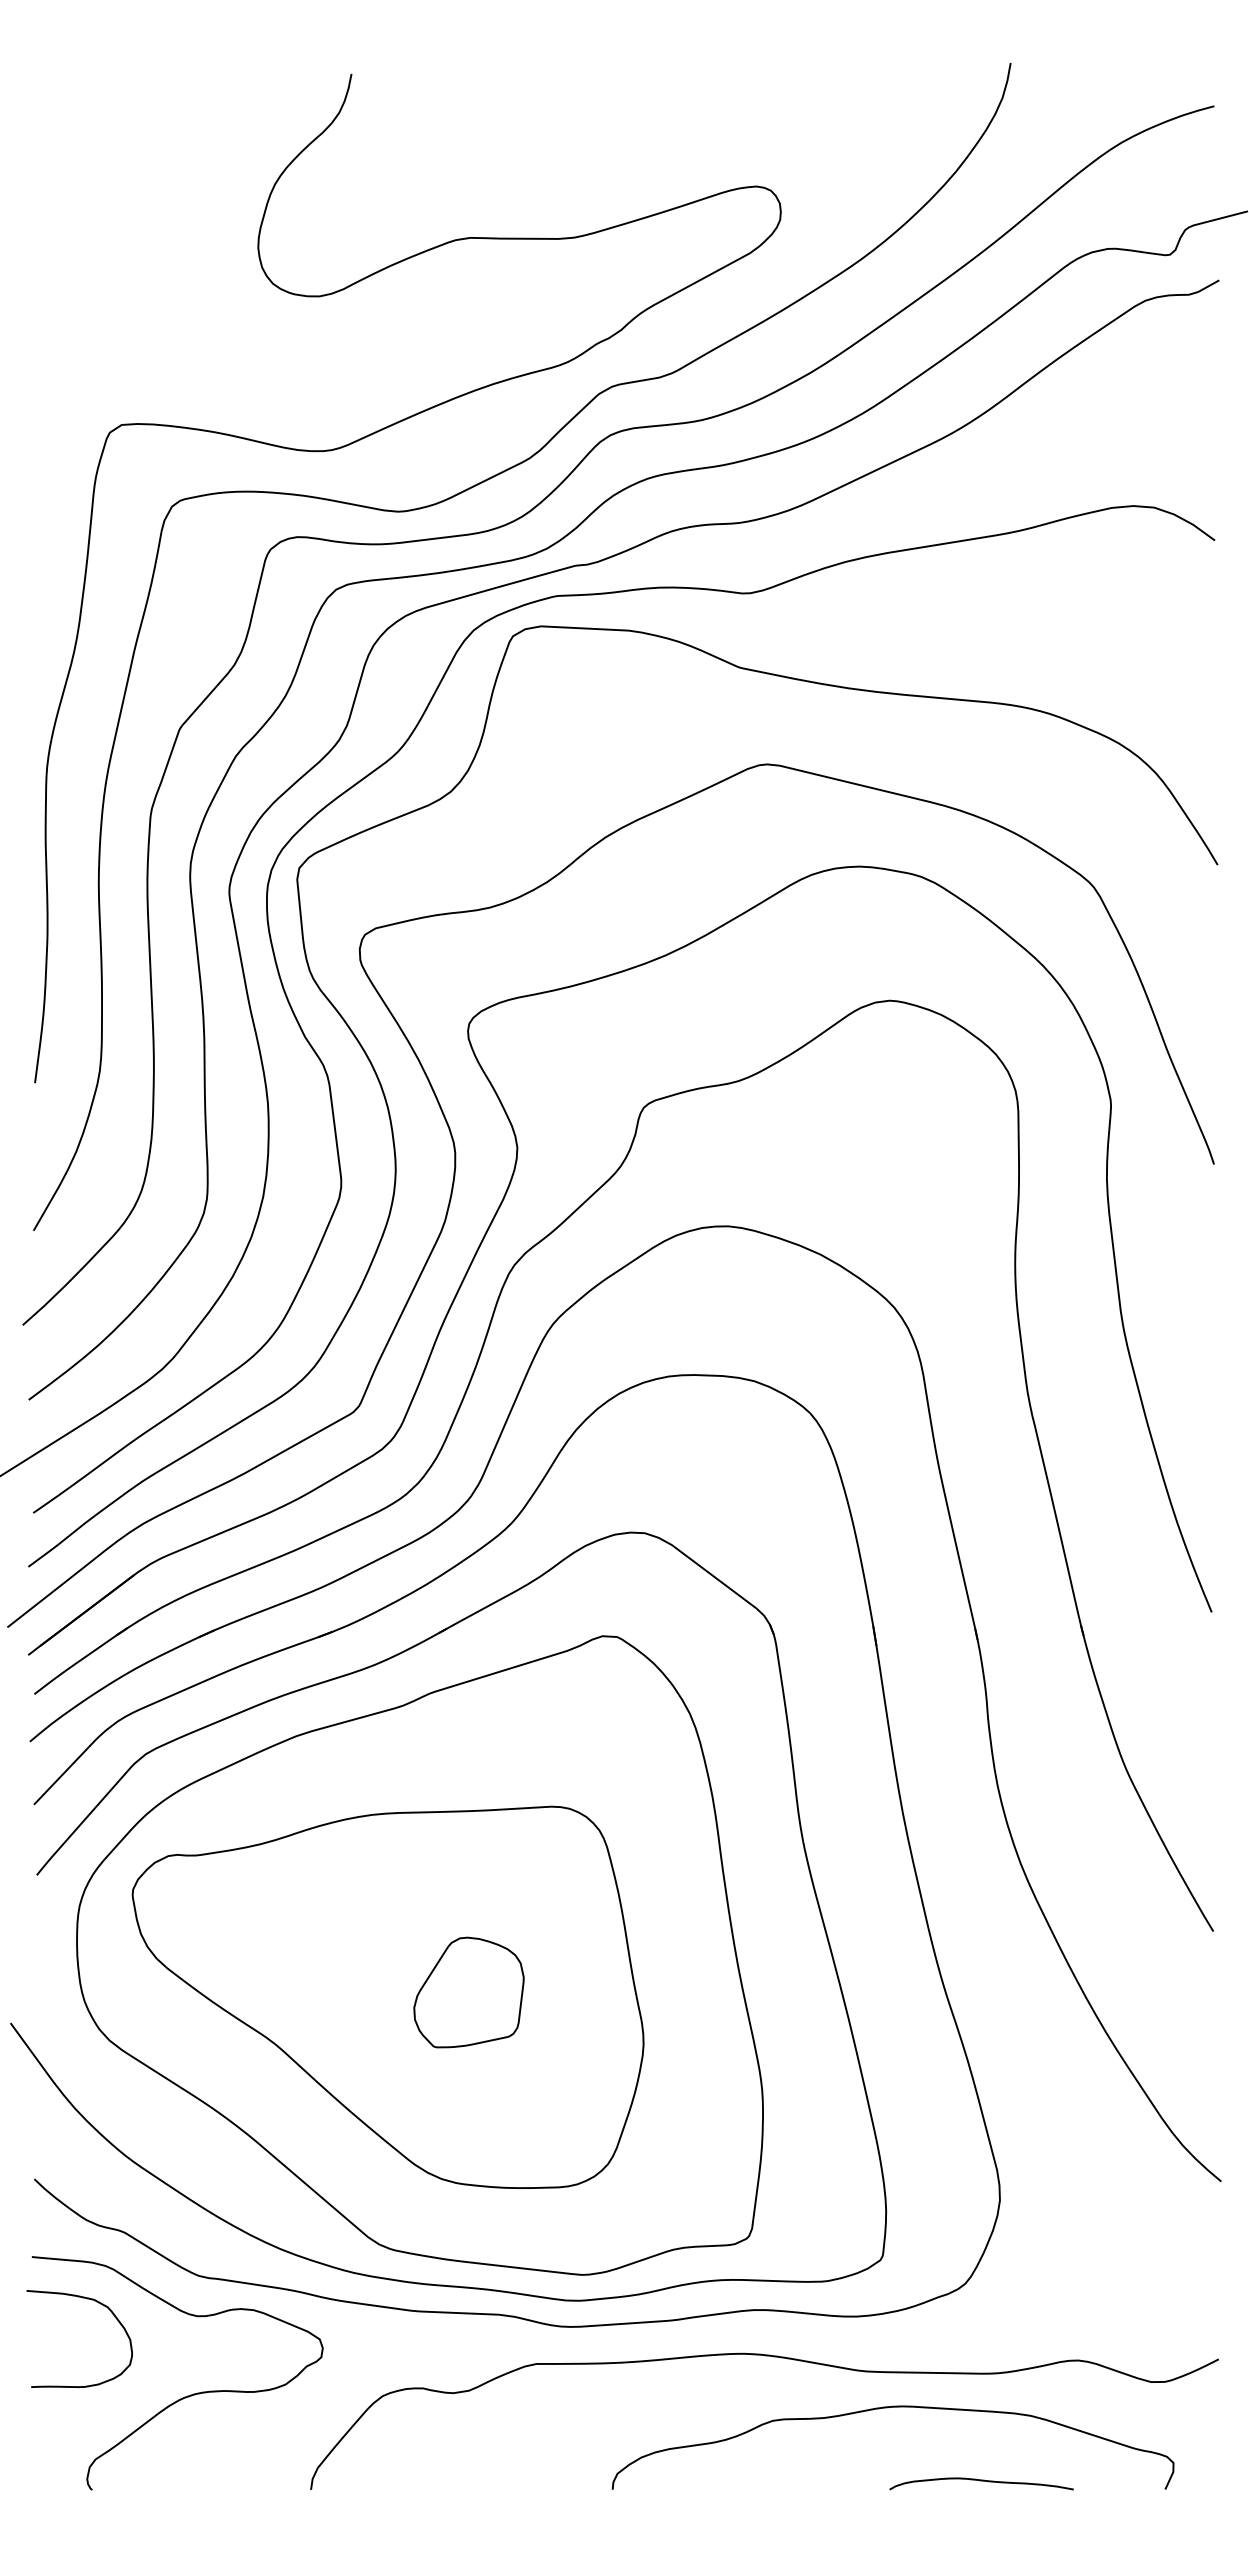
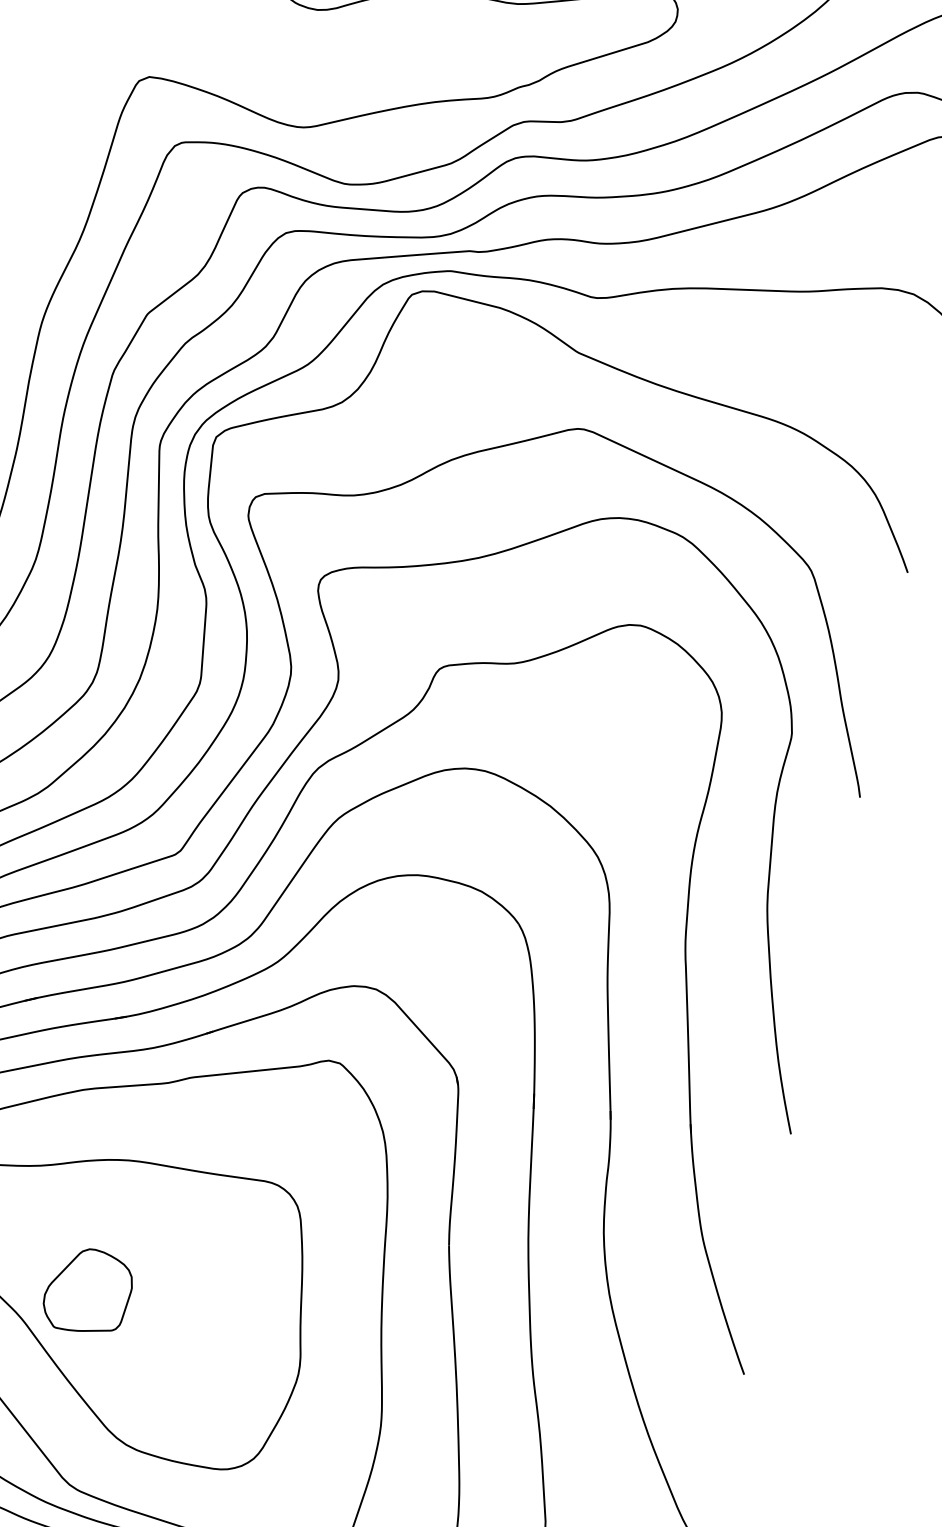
part: (468, 1992) -> (88, 1291), moved

